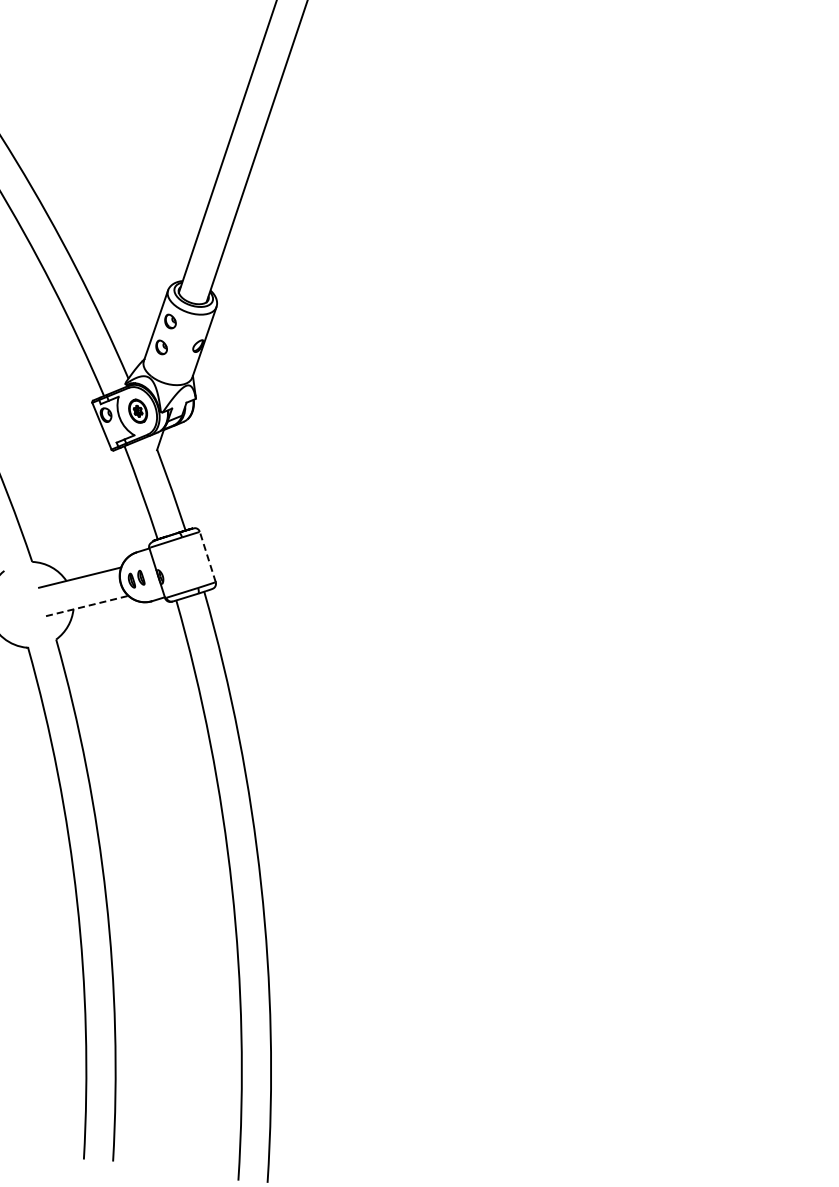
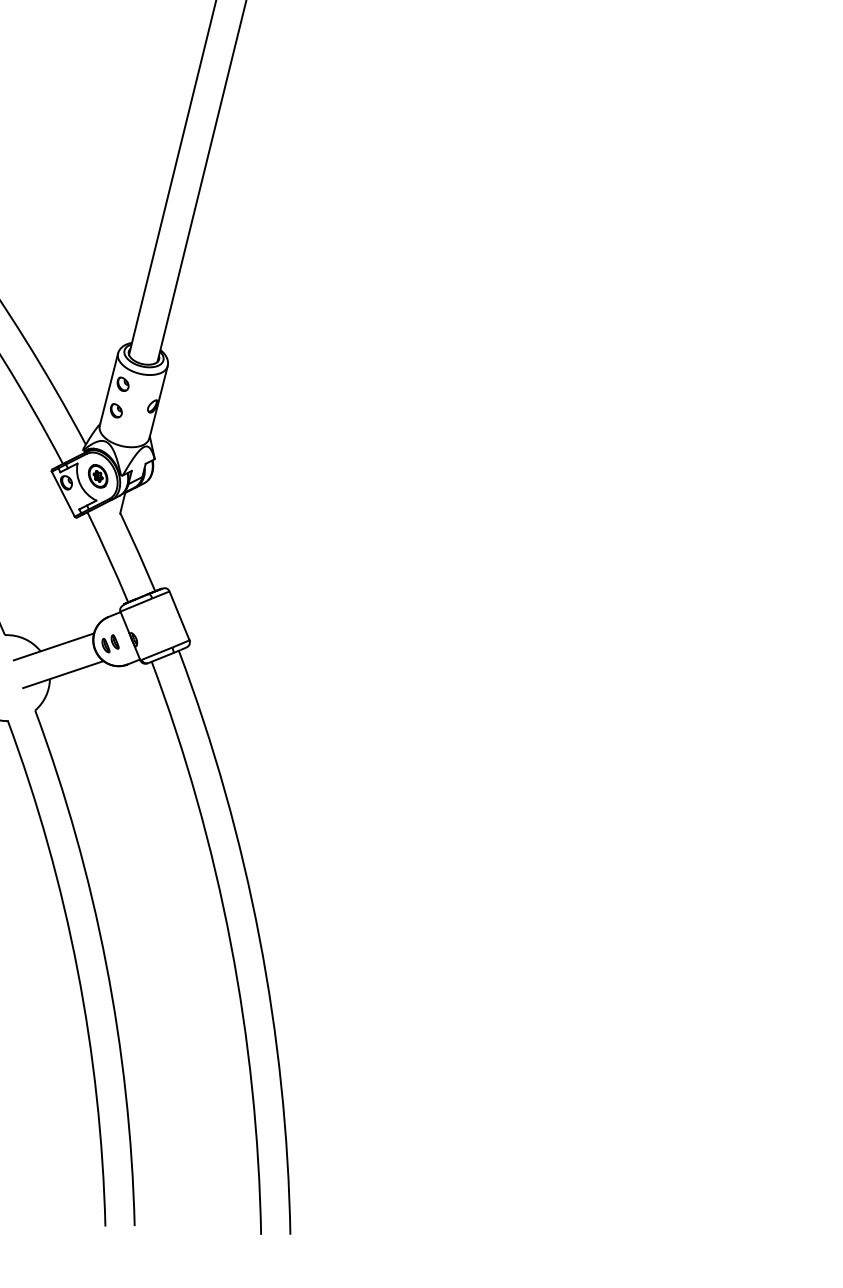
line: (207, 556) -> (179, 615), dashed -> solid
line: (87, 605) -> (63, 674), dashed -> solid

